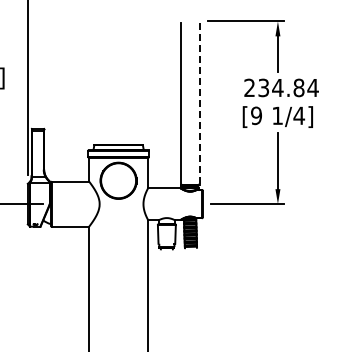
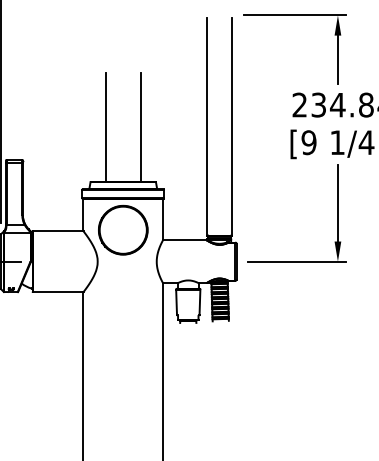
line: (105, 104) -> (105, 127), added
line: (131, 104) -> (140, 127), added
line: (199, 104) -> (232, 127), dashed -> solid

